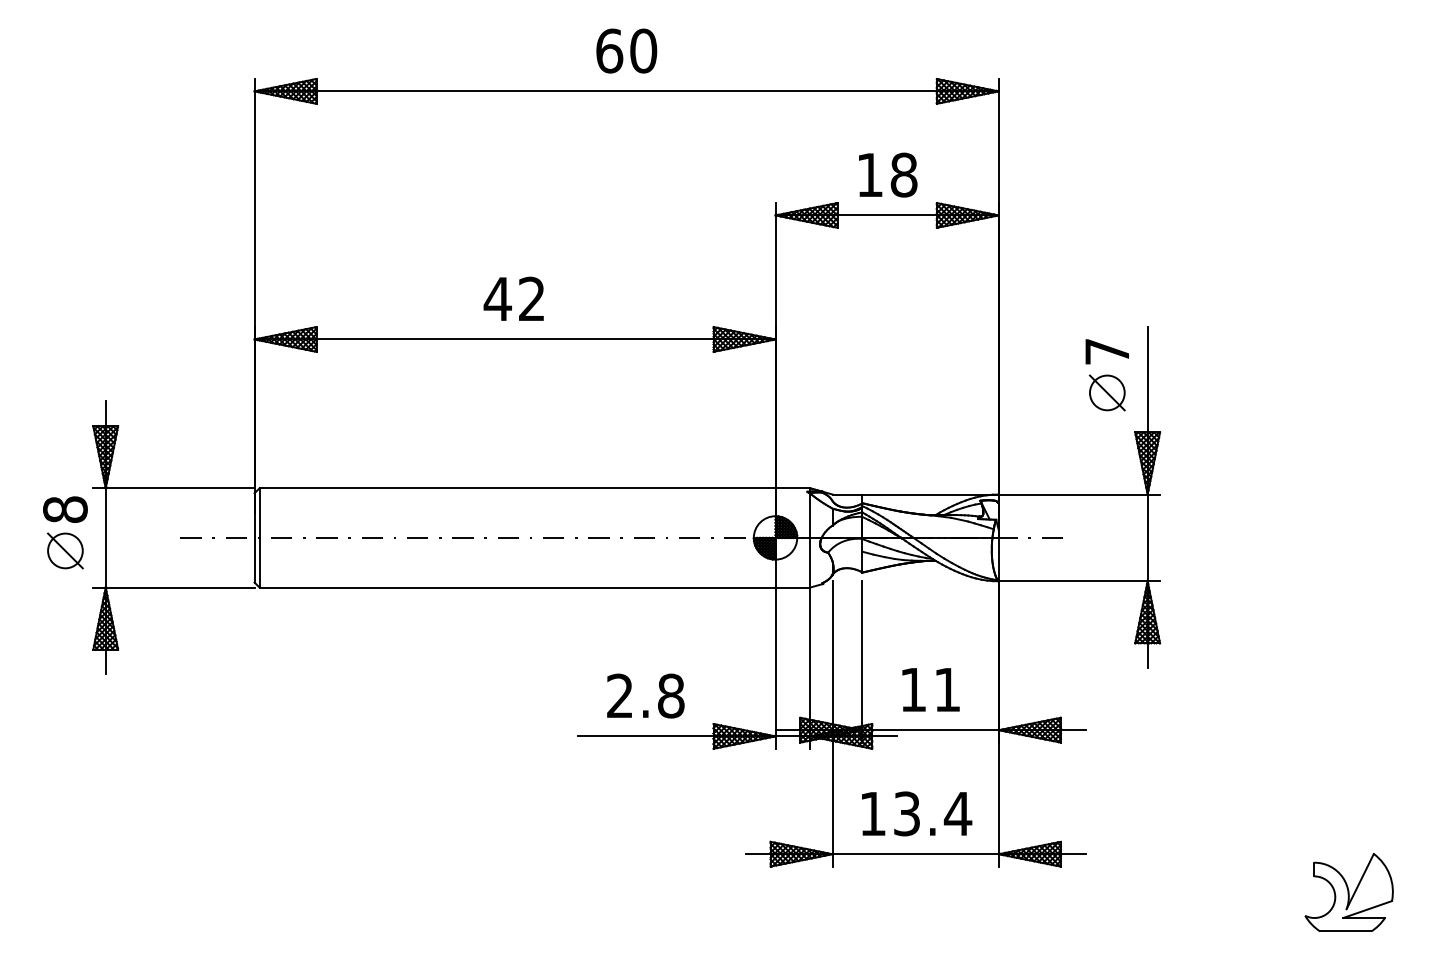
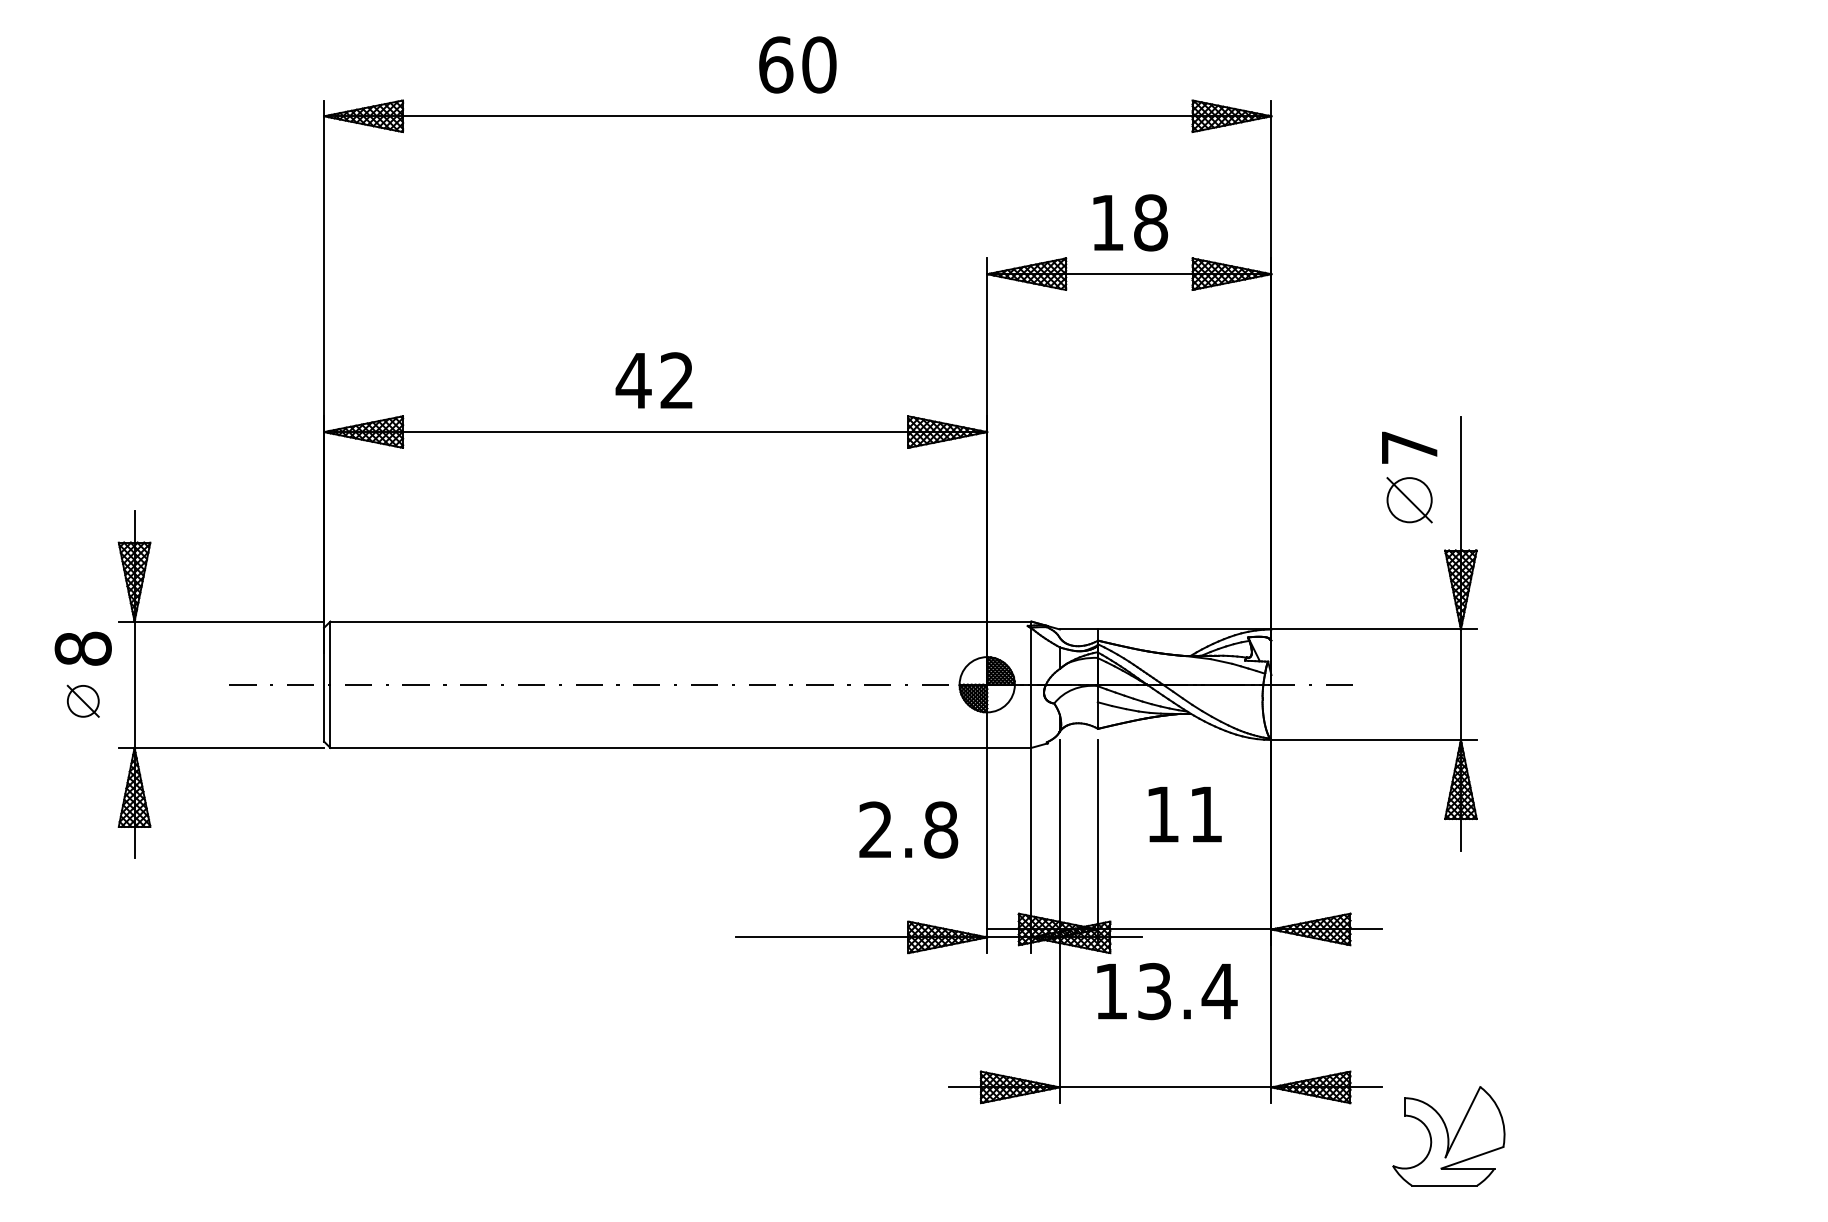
part: (65, 550) -> (83, 700), size x0.7
text: (930, 689) -> (1184, 814), moved
text: (645, 695) -> (908, 829), moved
text: (917, 813) -> (1167, 990), moved
part: (1348, 892) -> (1448, 1136), moved

